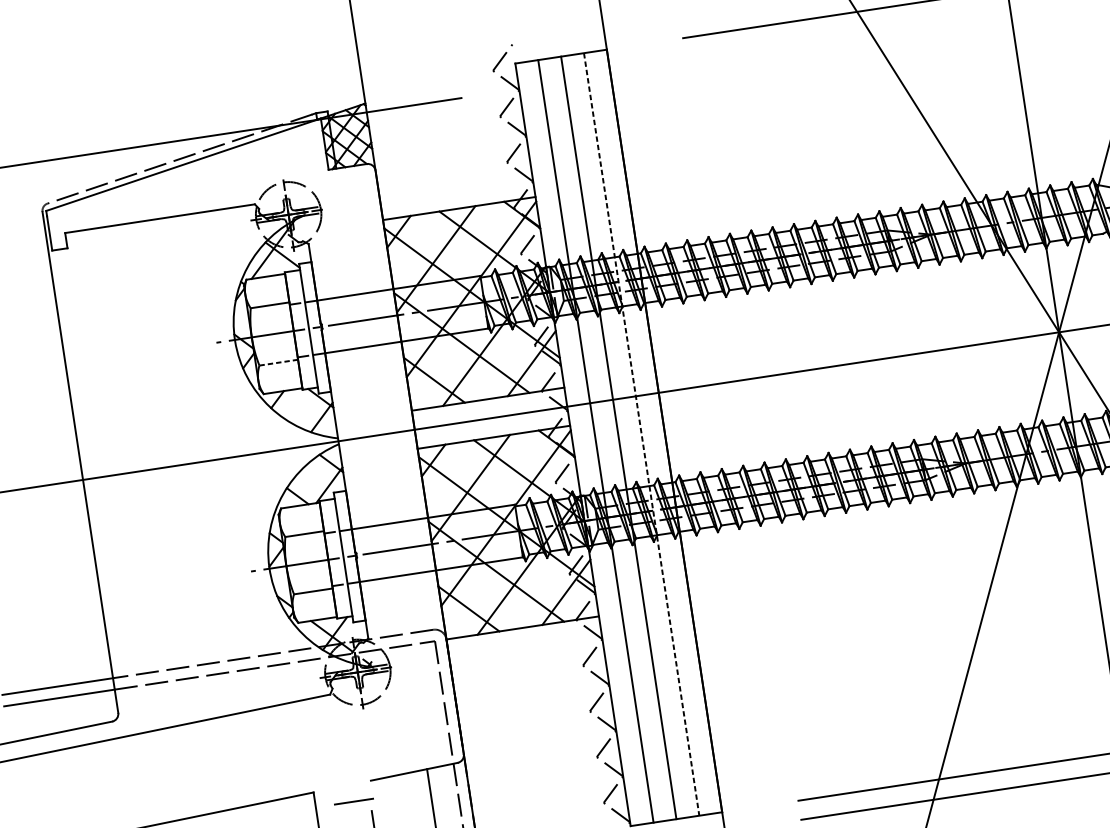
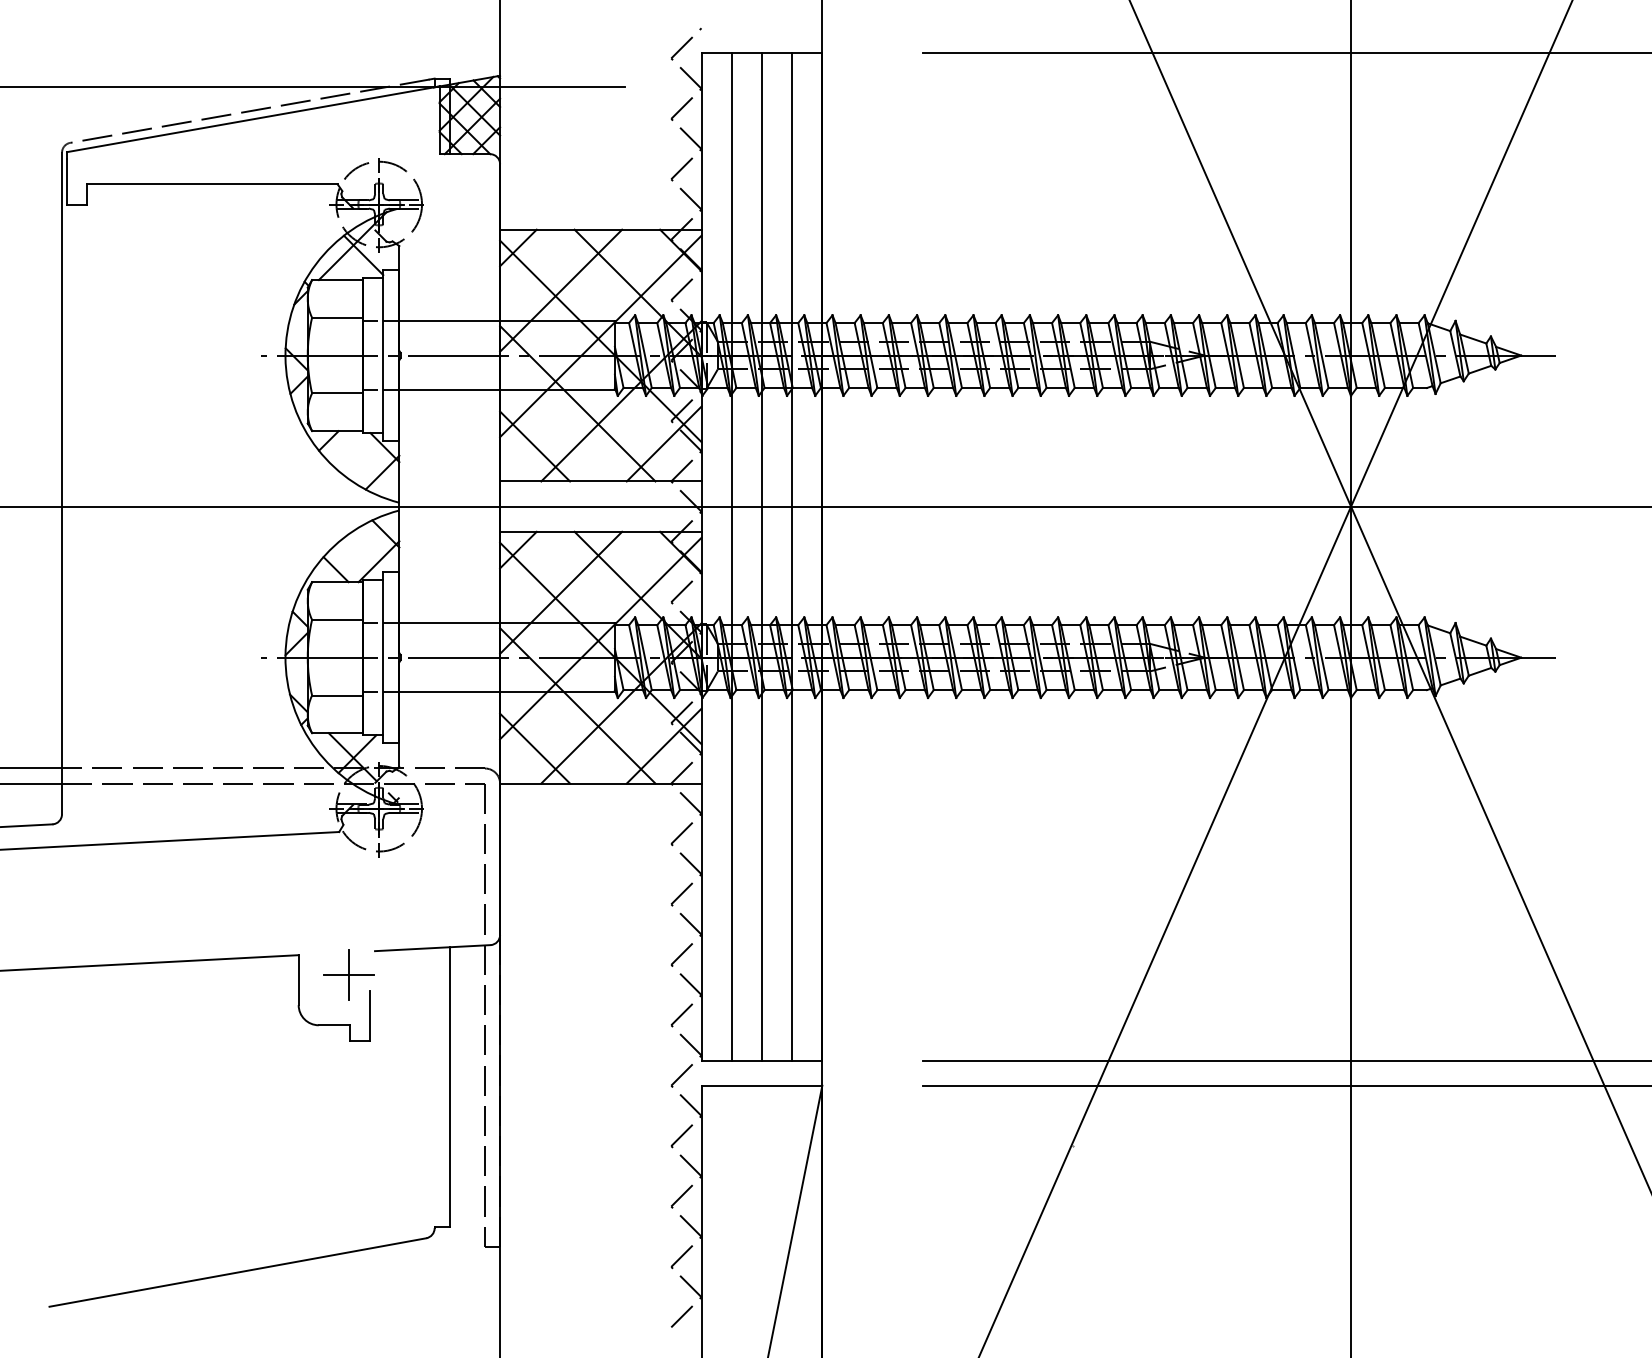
line: (278, 362) -> (337, 393), dashed -> solid
line: (641, 434) -> (792, 556), dashed -> solid
line: (354, 801) -> (349, 974), added

